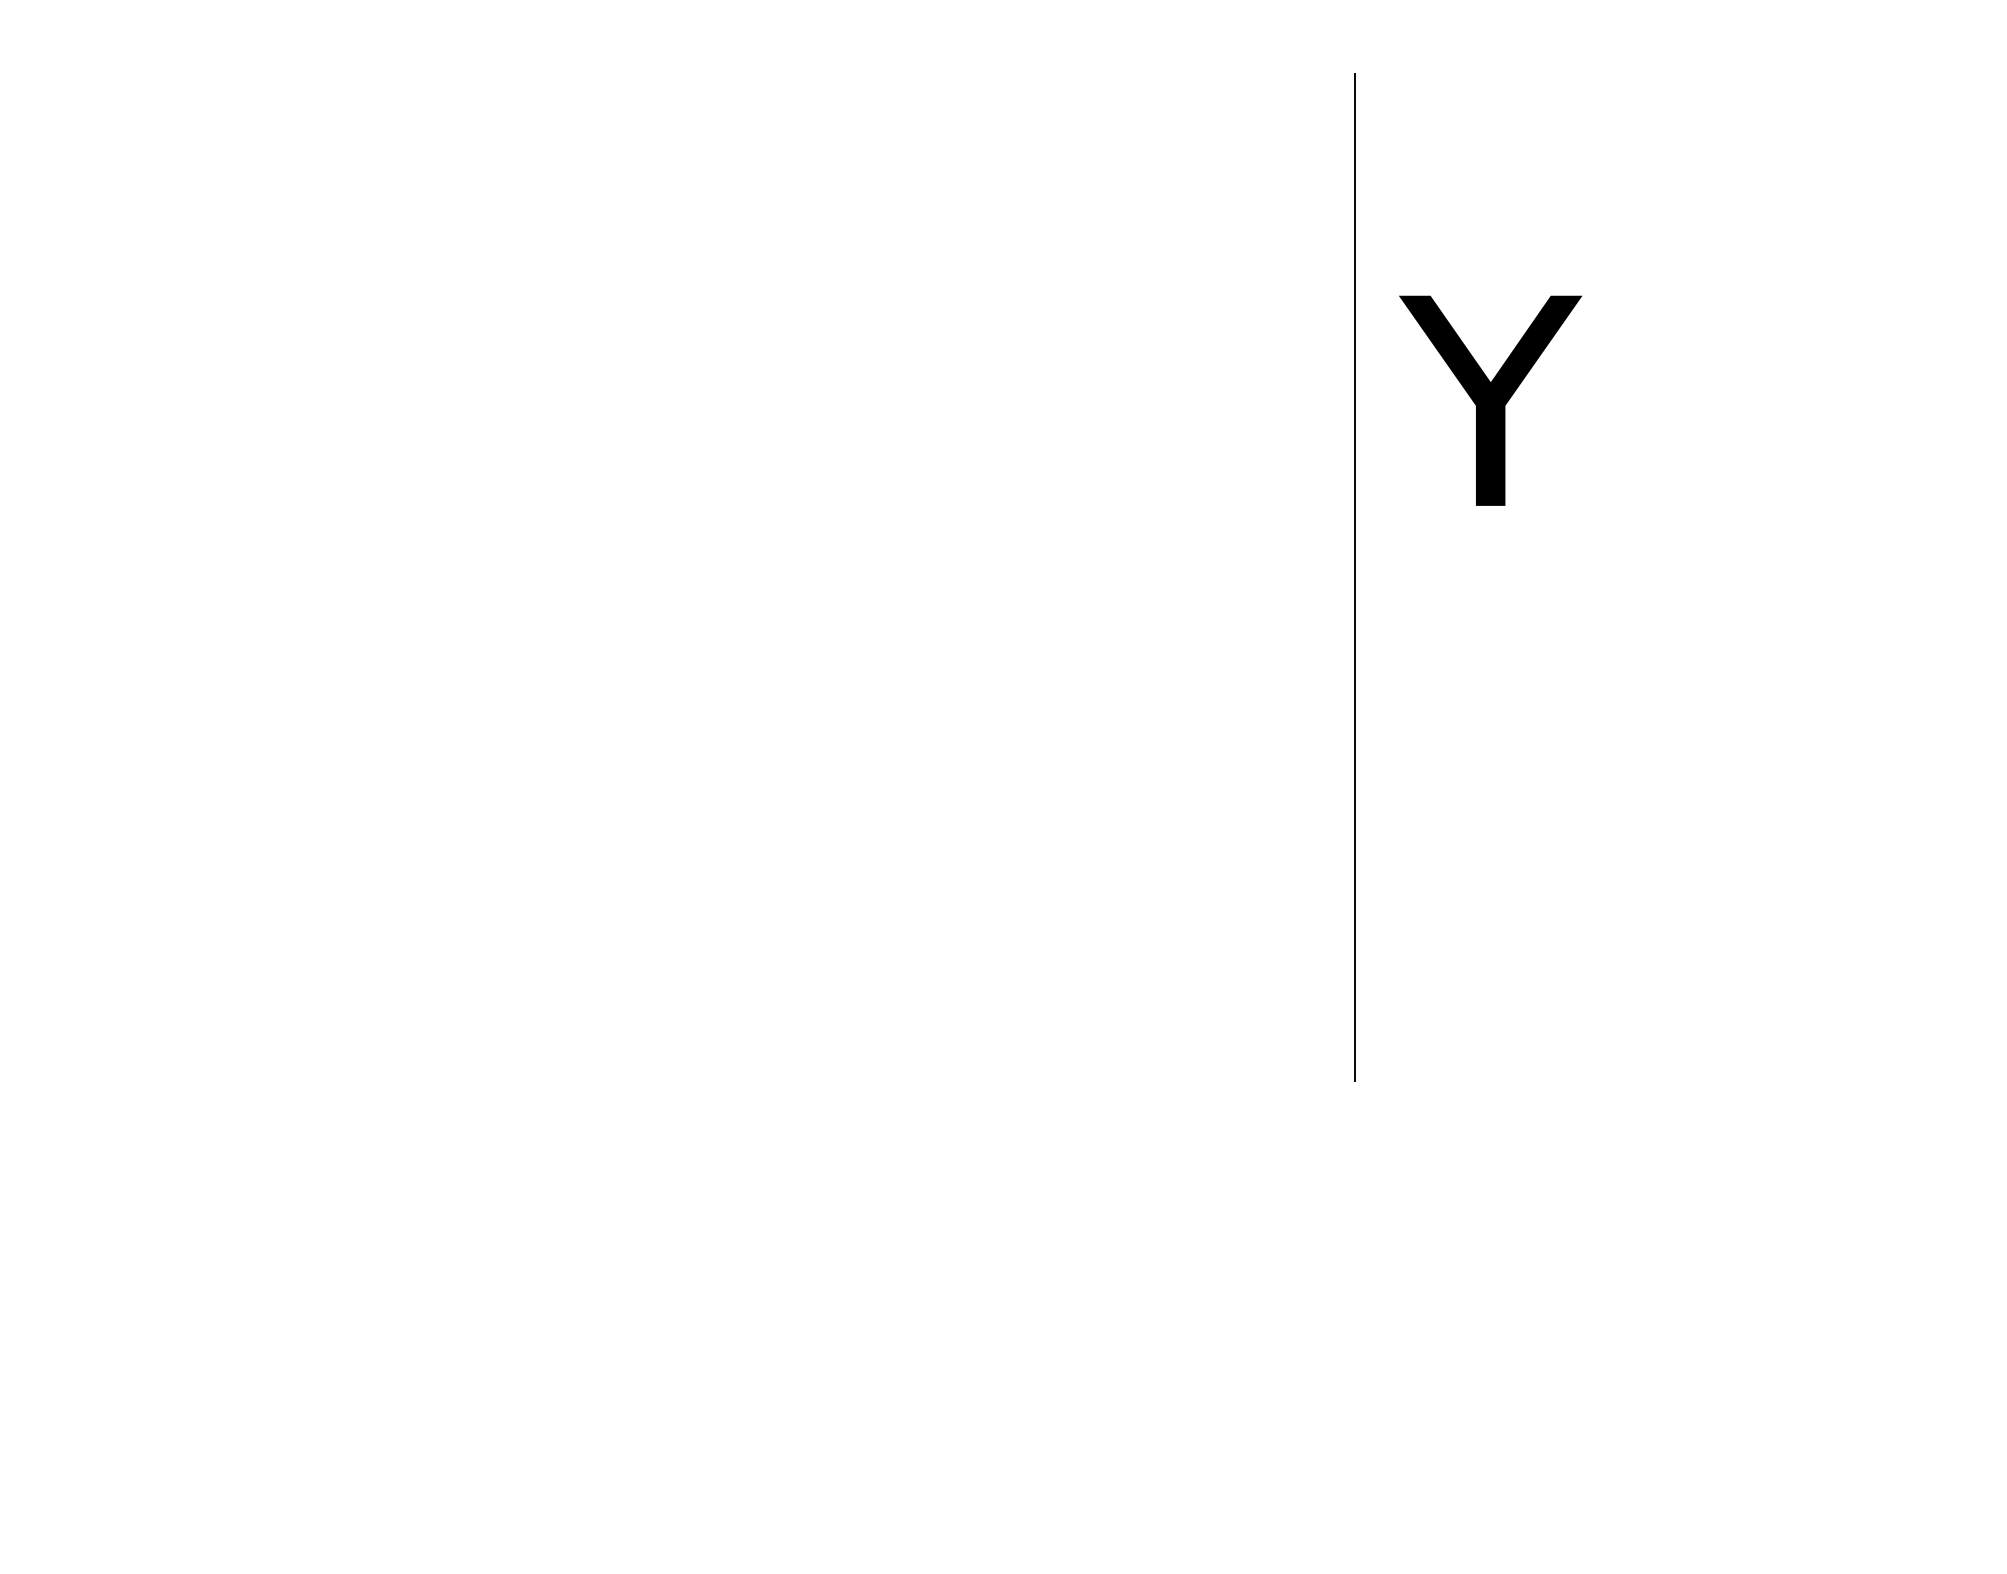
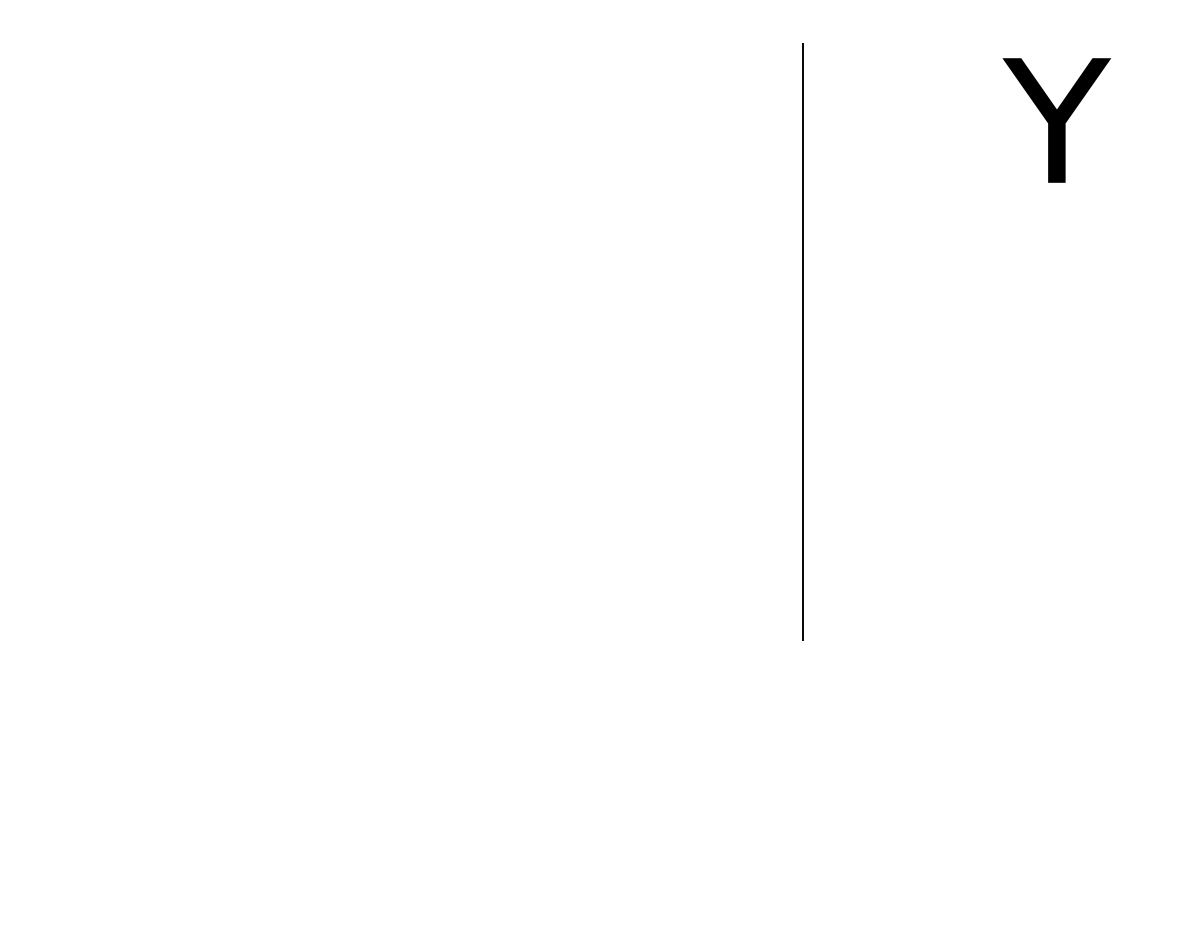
text: (1490, 400) -> (1056, 120), moved

